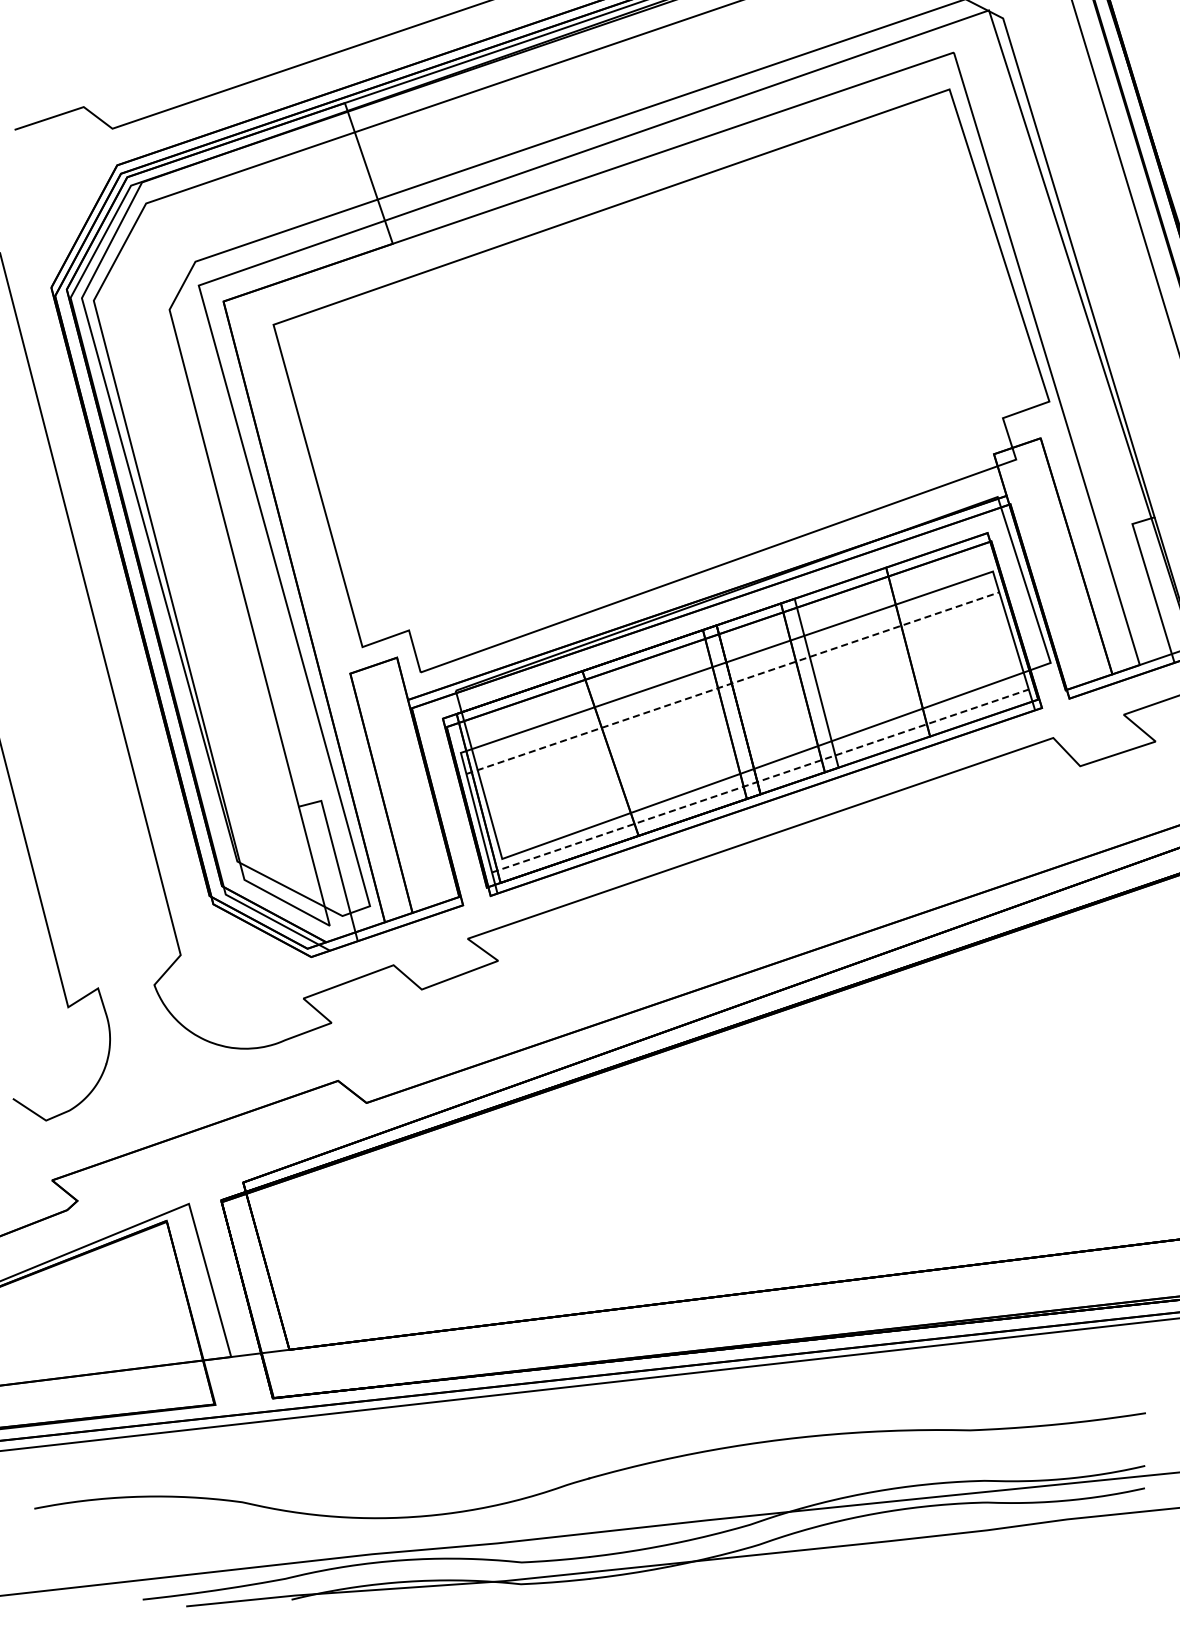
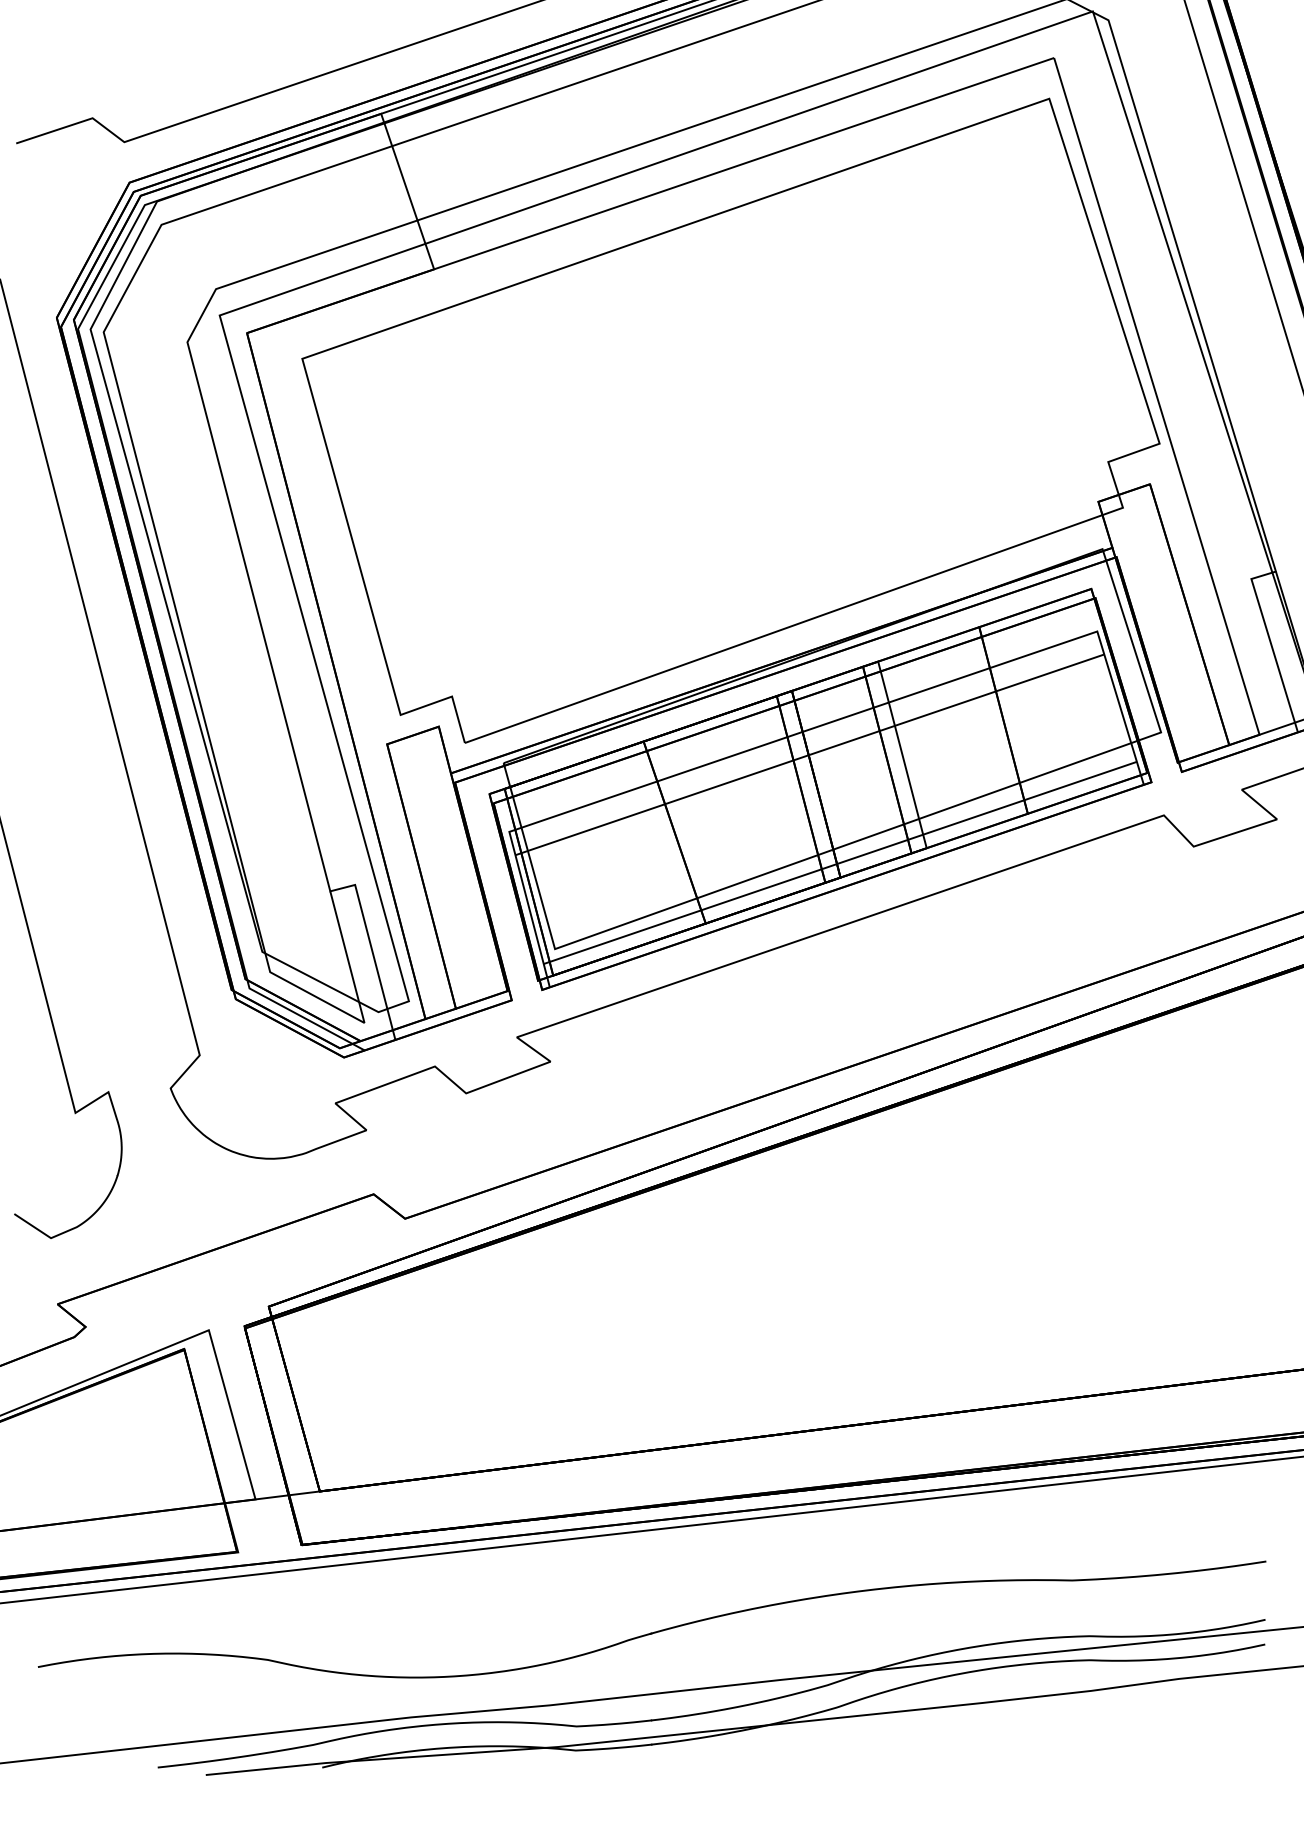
line: (733, 683) -> (810, 755), dashed -> solid
line: (760, 781) -> (840, 863), dashed -> solid

